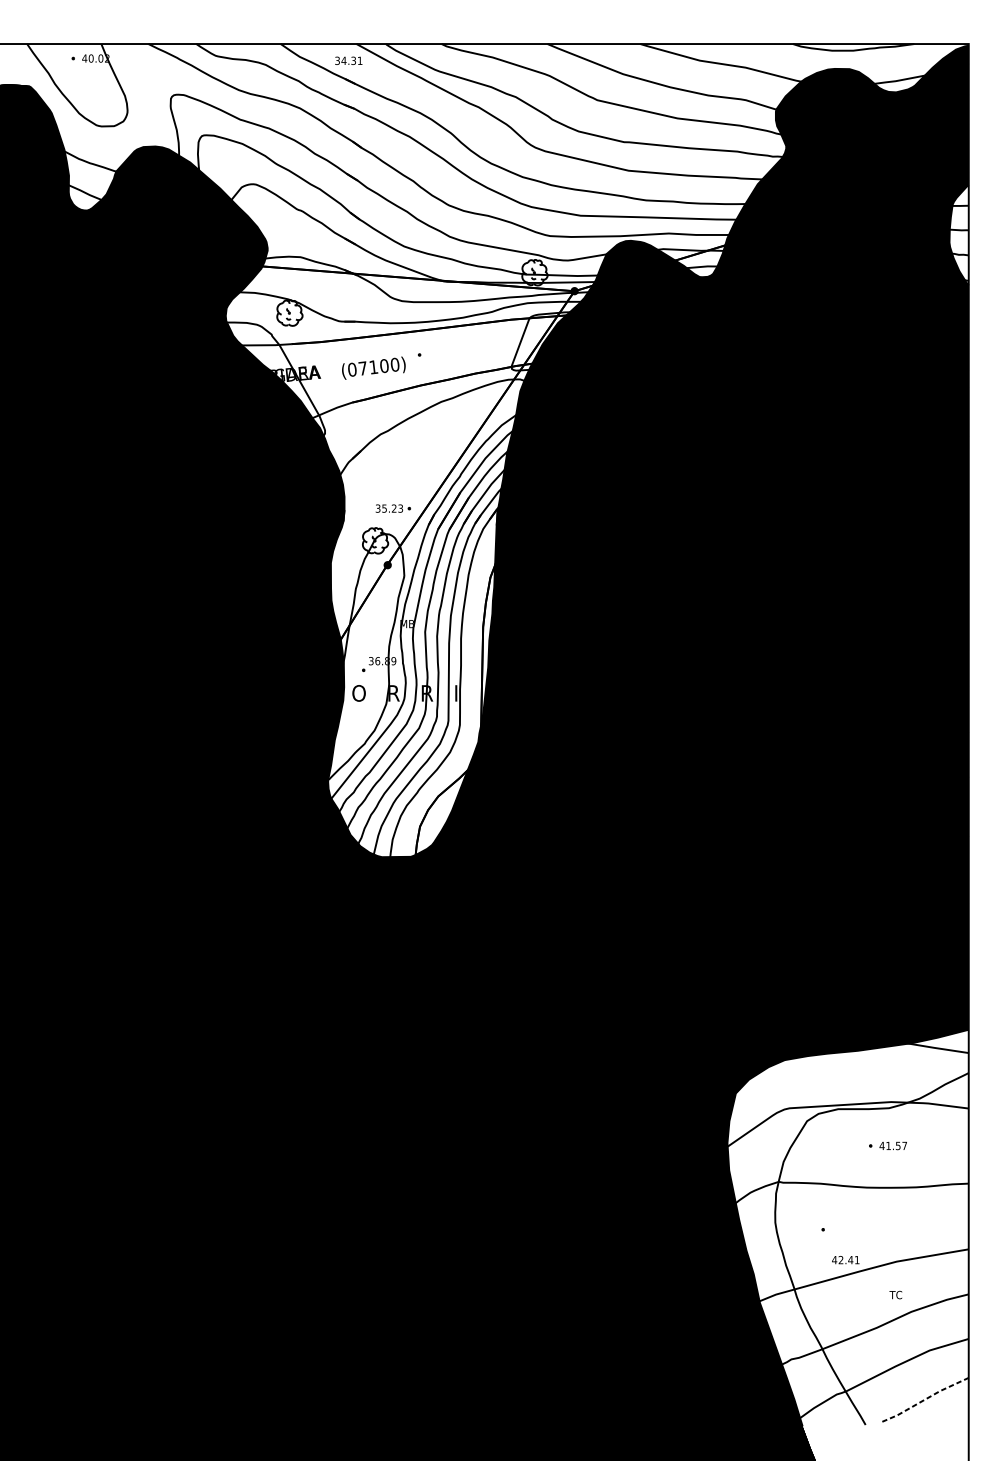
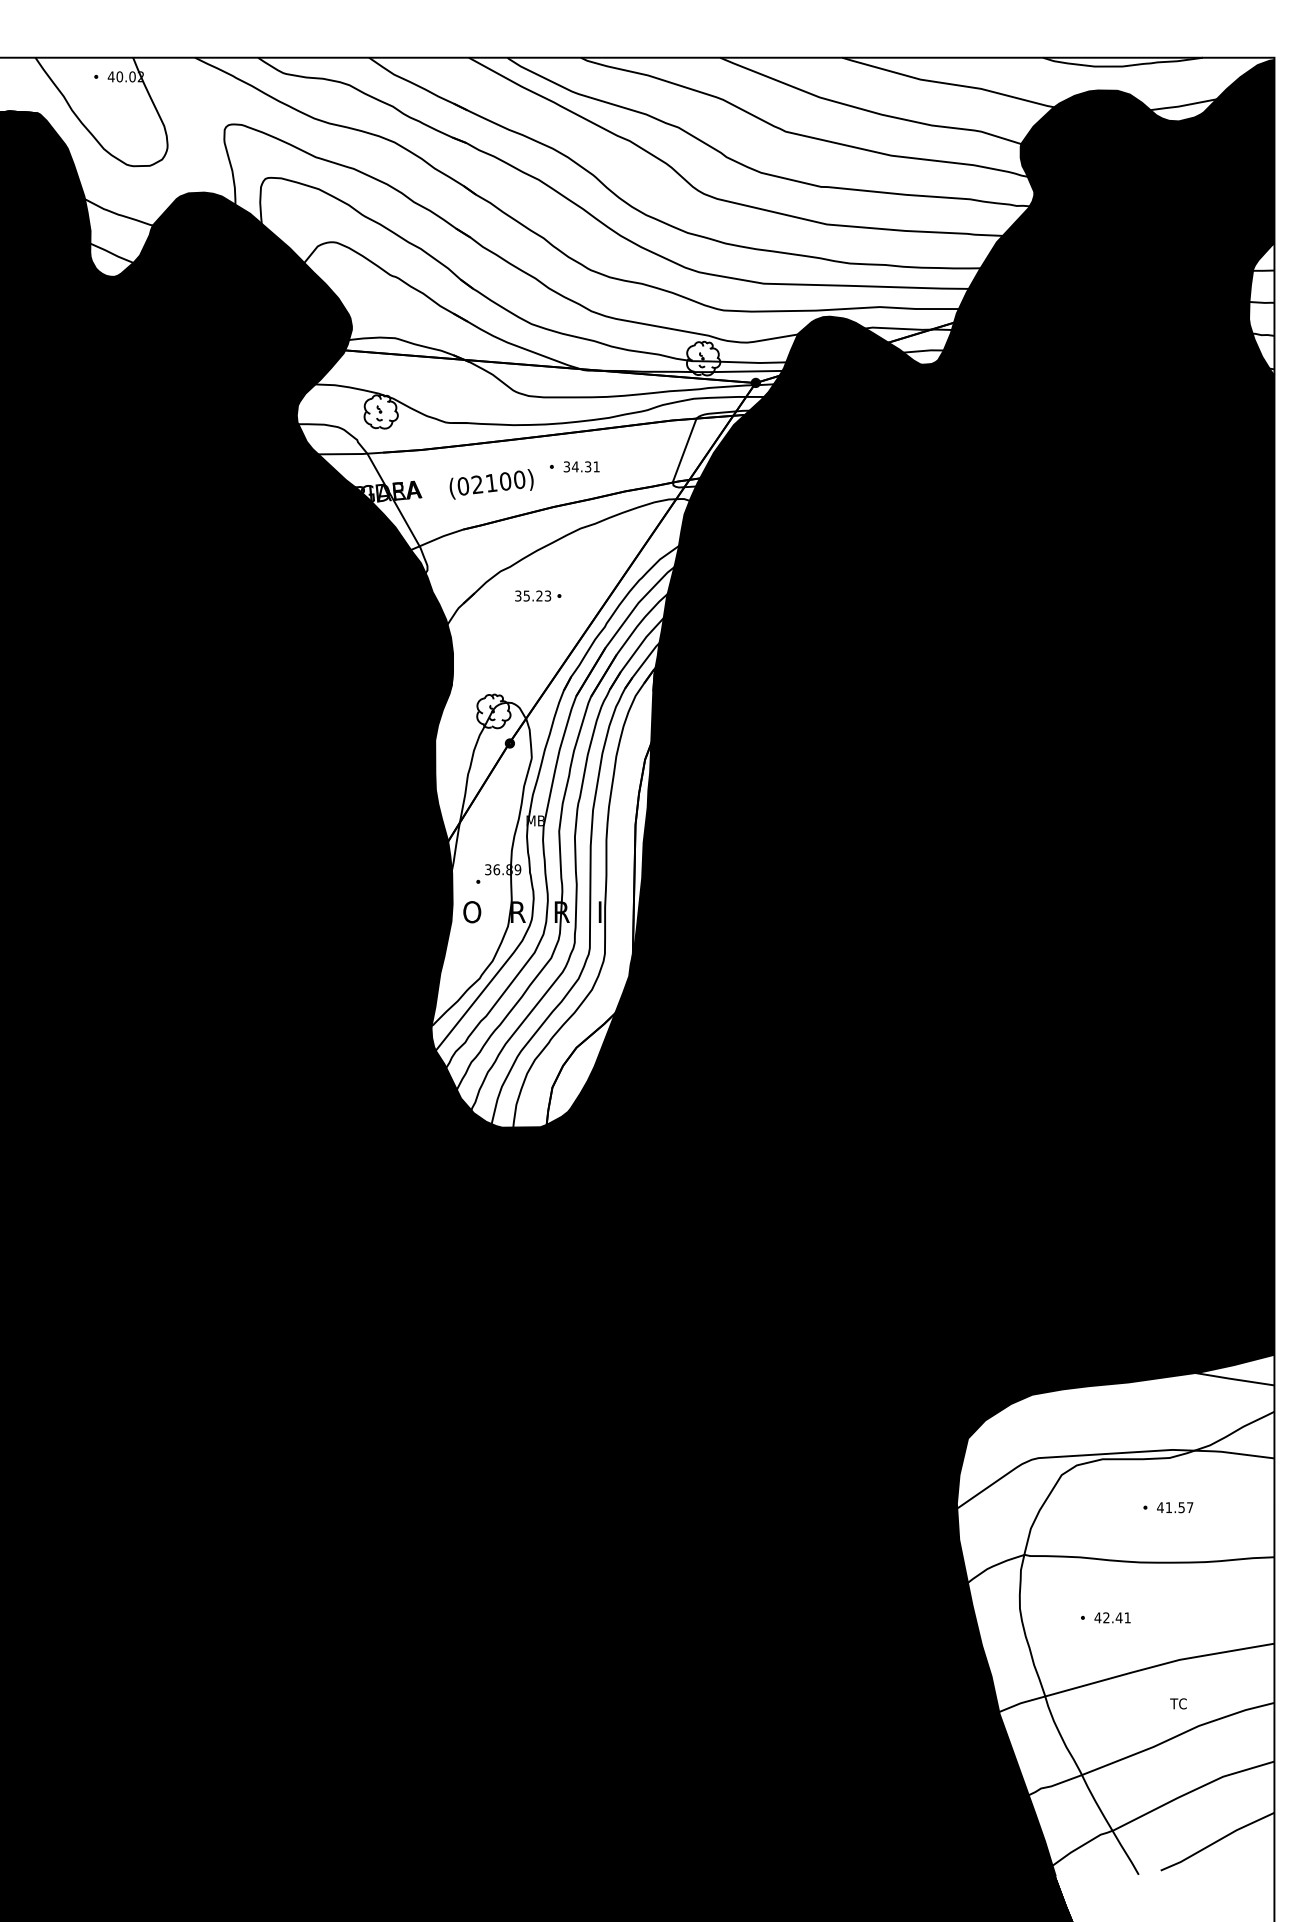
text: (348, 60) -> (581, 466), moved
text: (363, 368) -> (477, 484), (07100) -> (02100)
part: (393, 508) -> (538, 595), moved
text: (845, 1259) -> (1112, 1617), moved
line: (925, 1399) -> (1217, 1841), dashed -> solid

